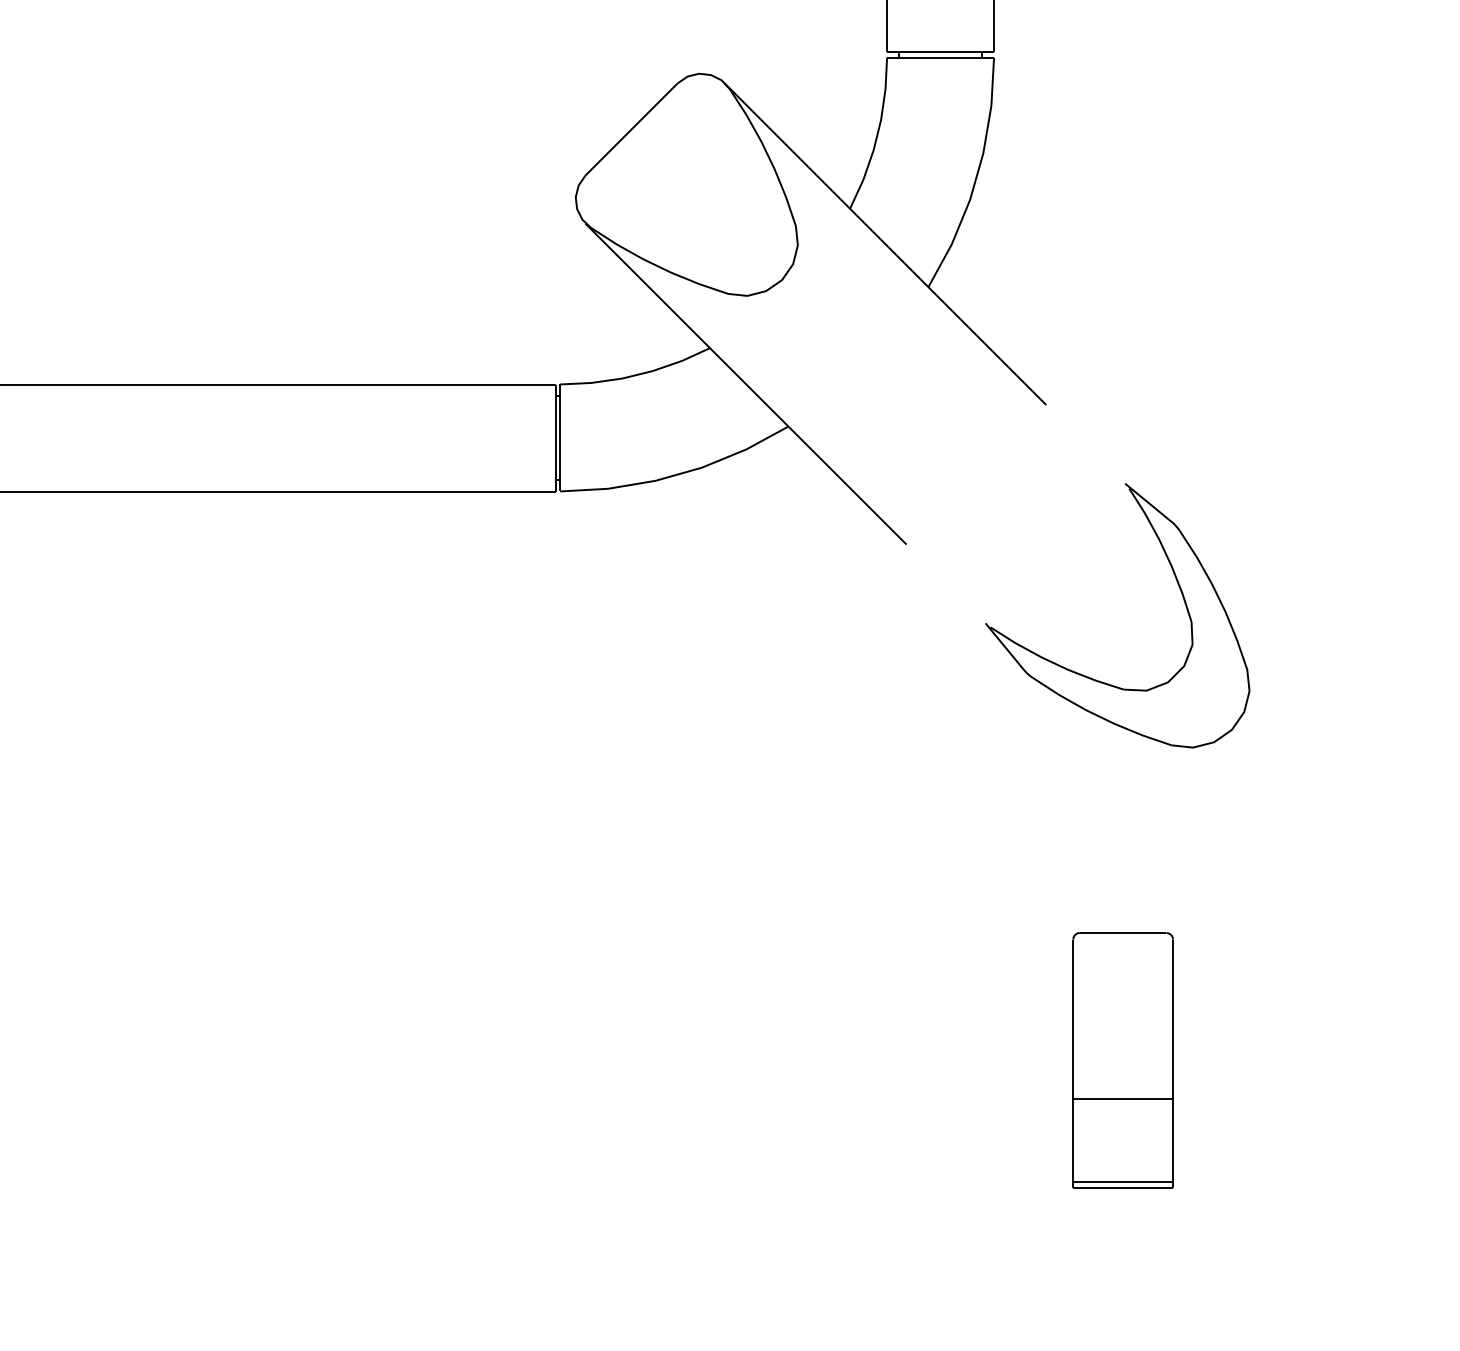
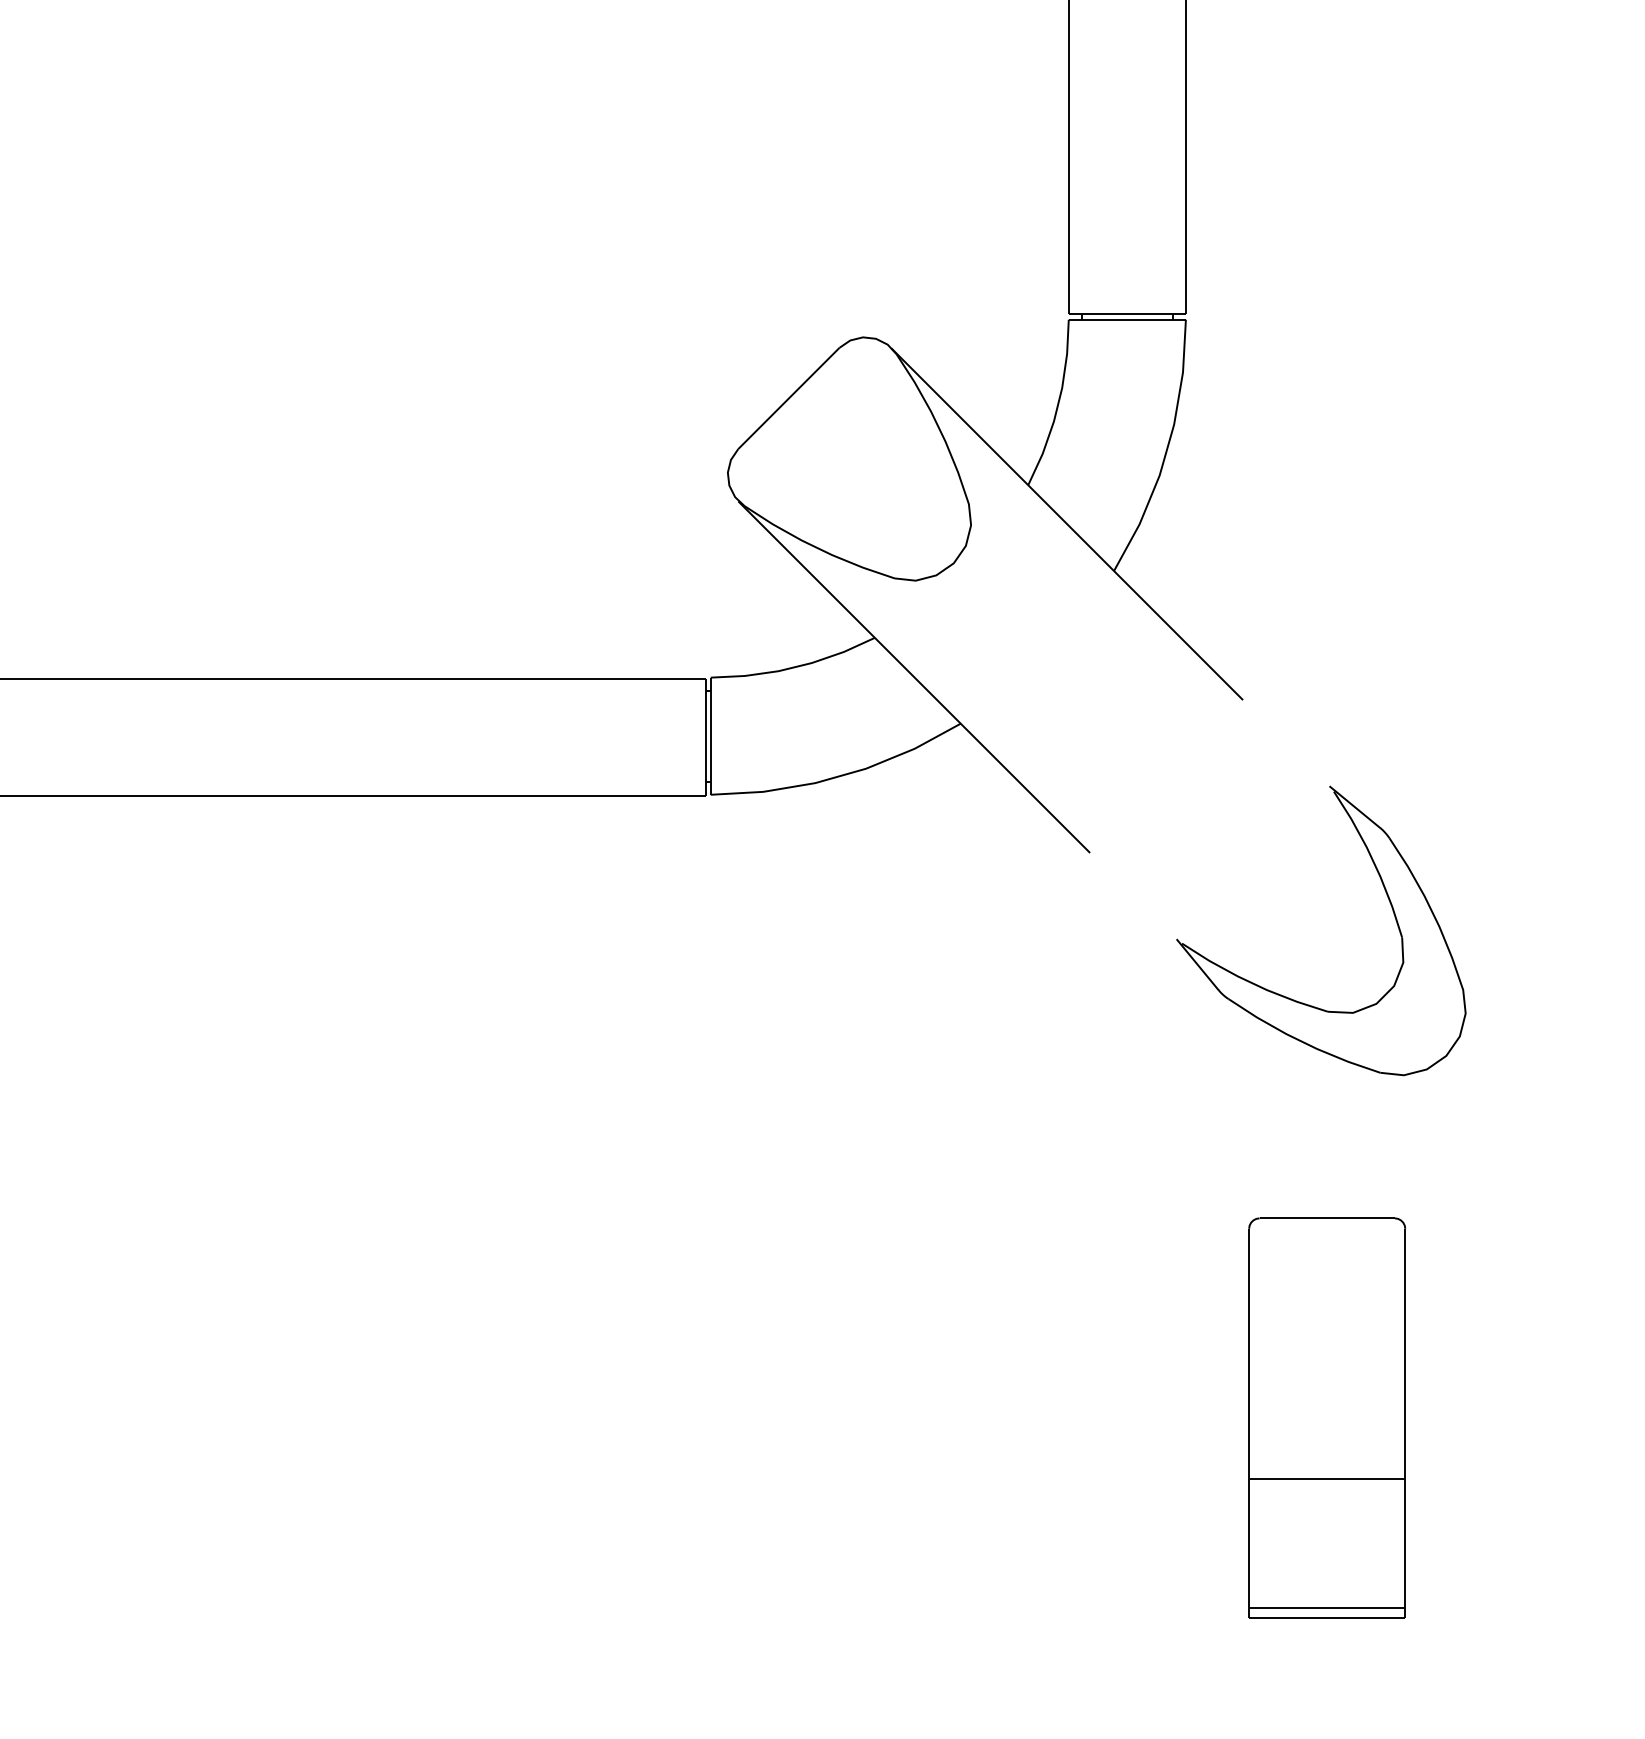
part: (1123, 1060) -> (1327, 1417), size x1.43

